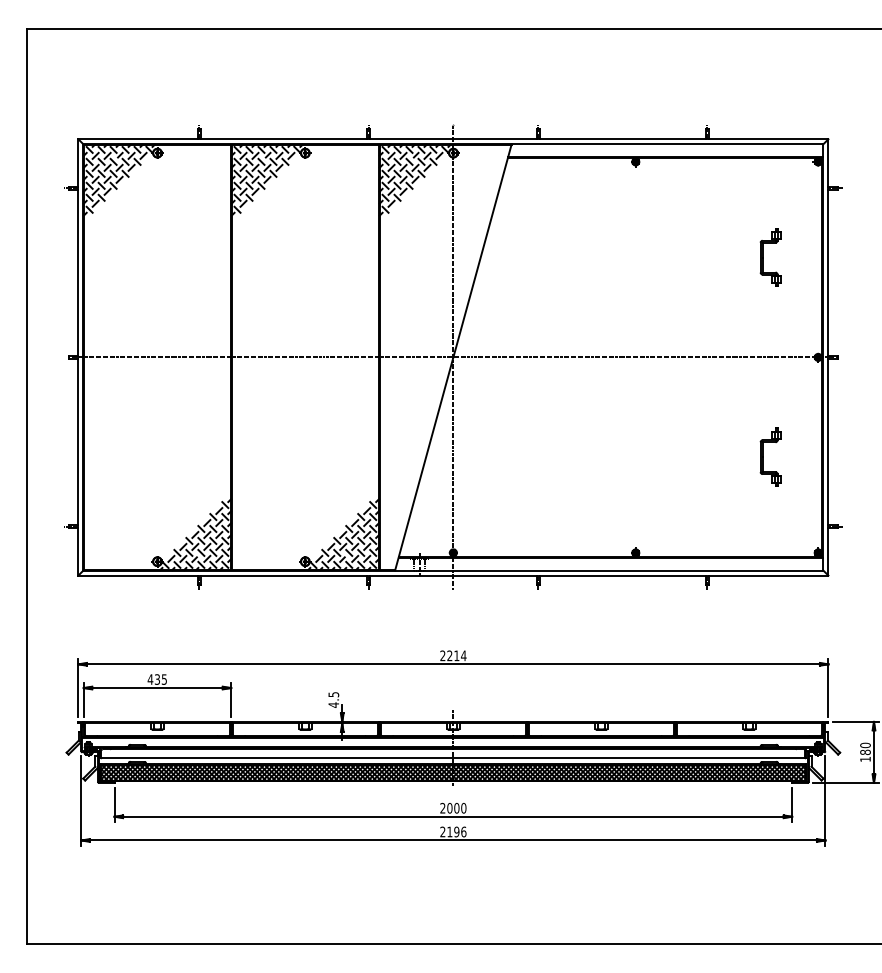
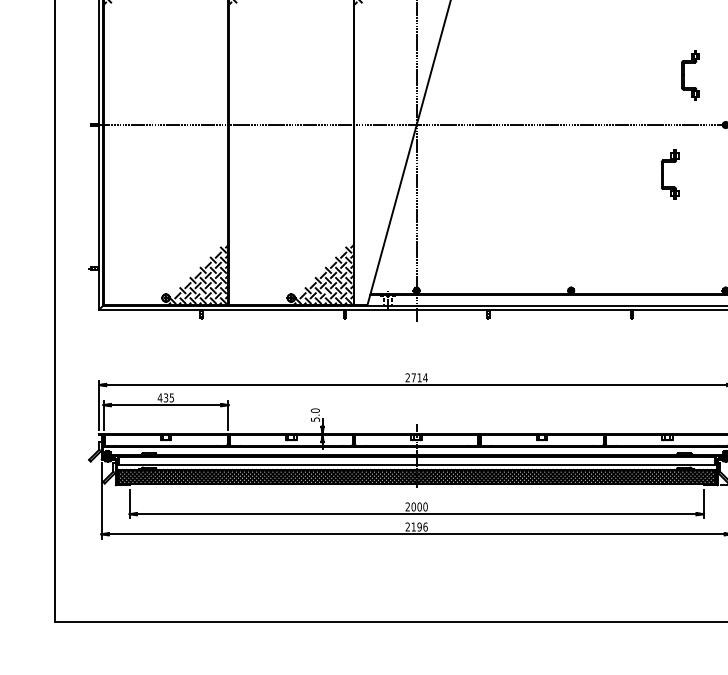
part: (763, 257) -> (684, 75), moved
part: (763, 456) -> (664, 174), moved
text: (449, 655) -> (413, 377), 2214 -> 2714
text: (333, 699) -> (315, 414), 4.5 -> 5.0

